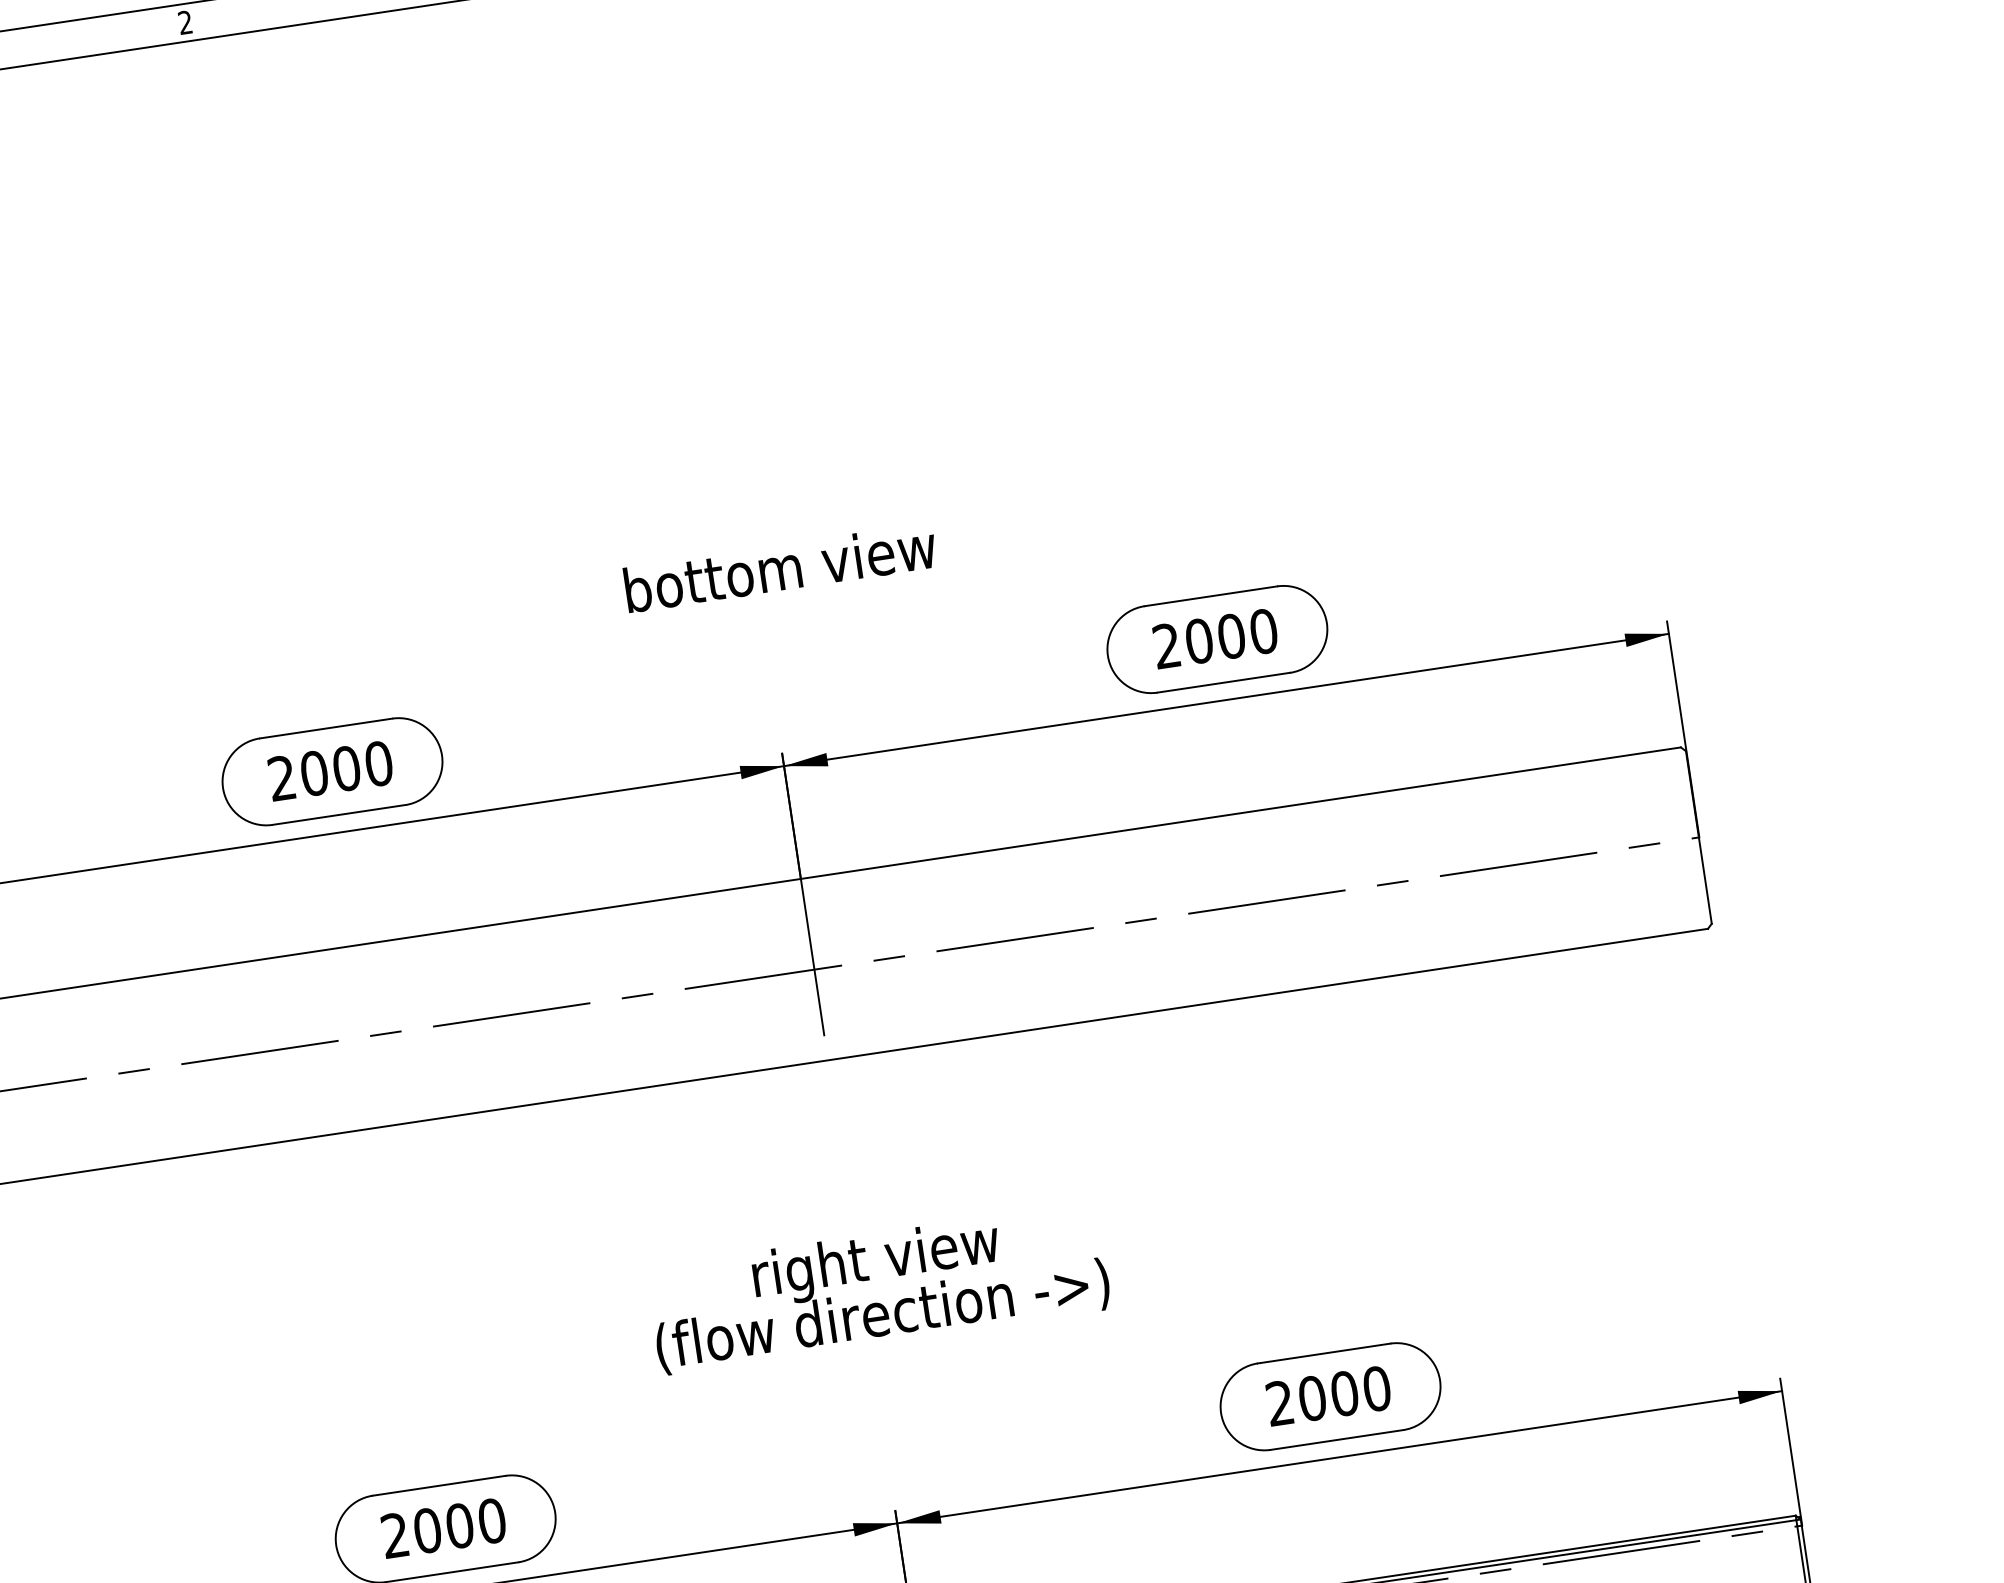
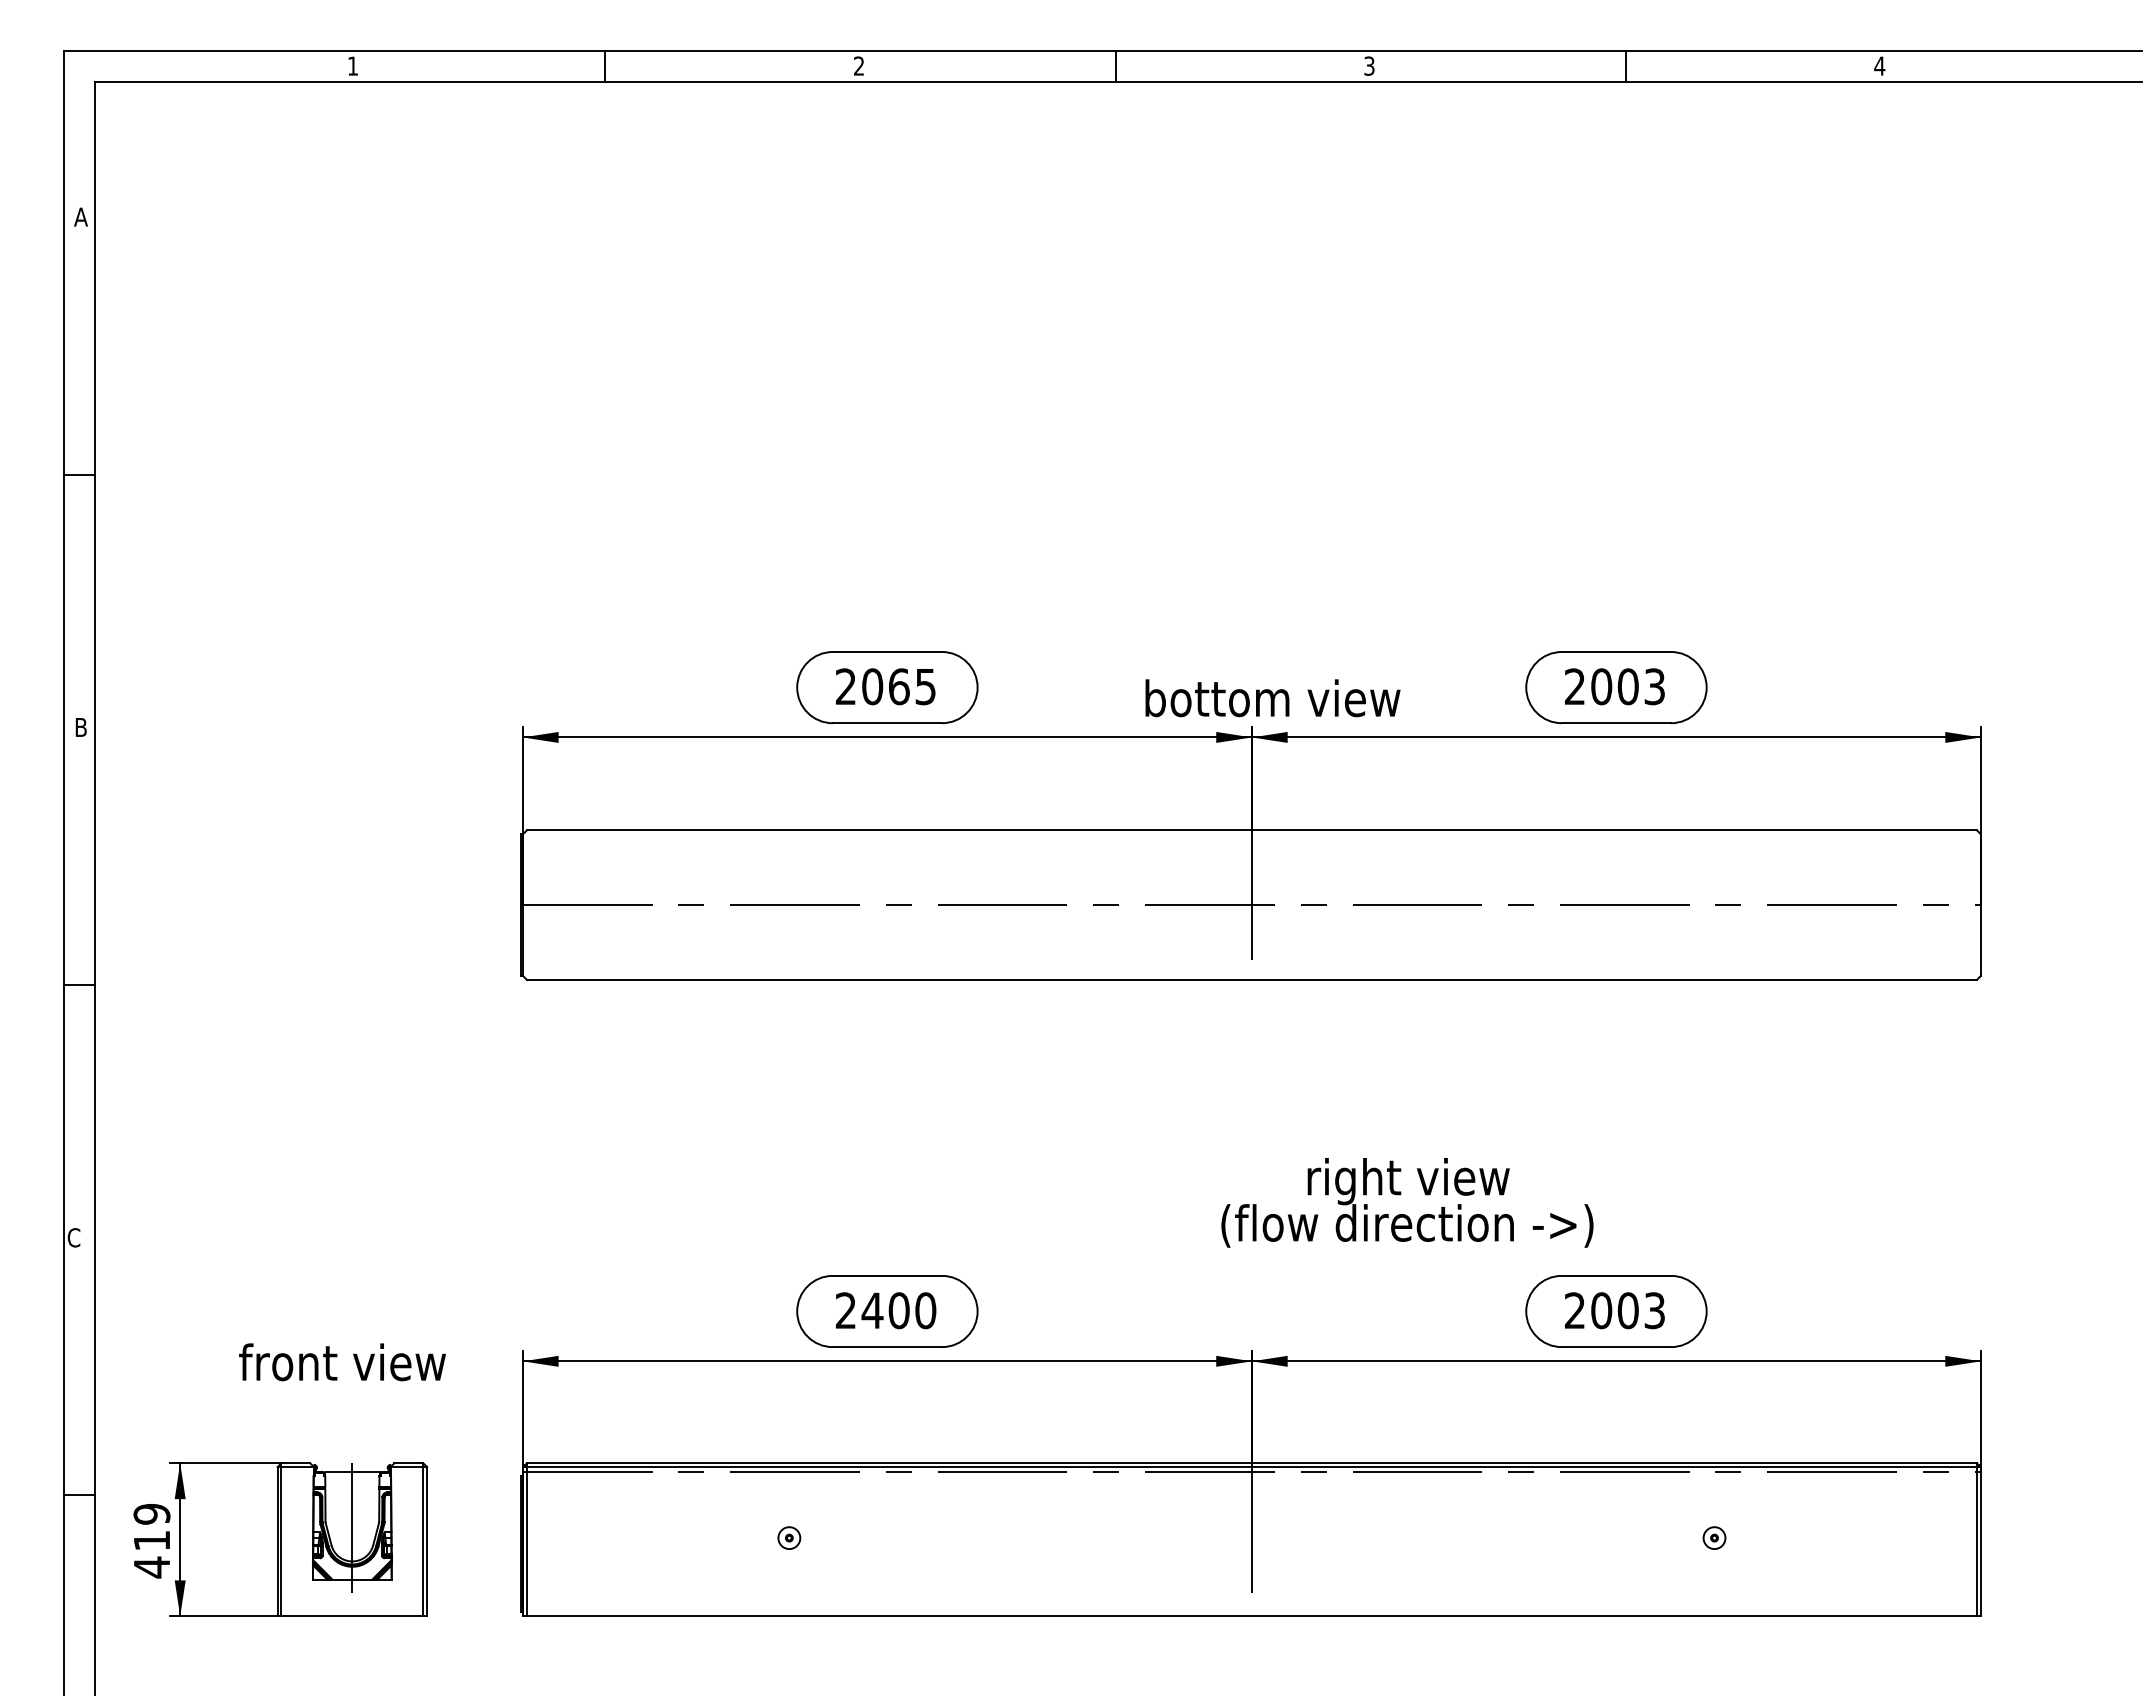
text: (779, 568) -> (1272, 698), moved
text: (1263, 631) -> (1654, 686), 2000 -> 2003
text: (362, 765) -> (912, 686), 2000 -> 2065
text: (878, 1288) -> (1407, 1202), moved
text: (1376, 1388) -> (1654, 1310), 2000 -> 2003
text: (427, 1530) -> (872, 1310), 2000 -> 2400

